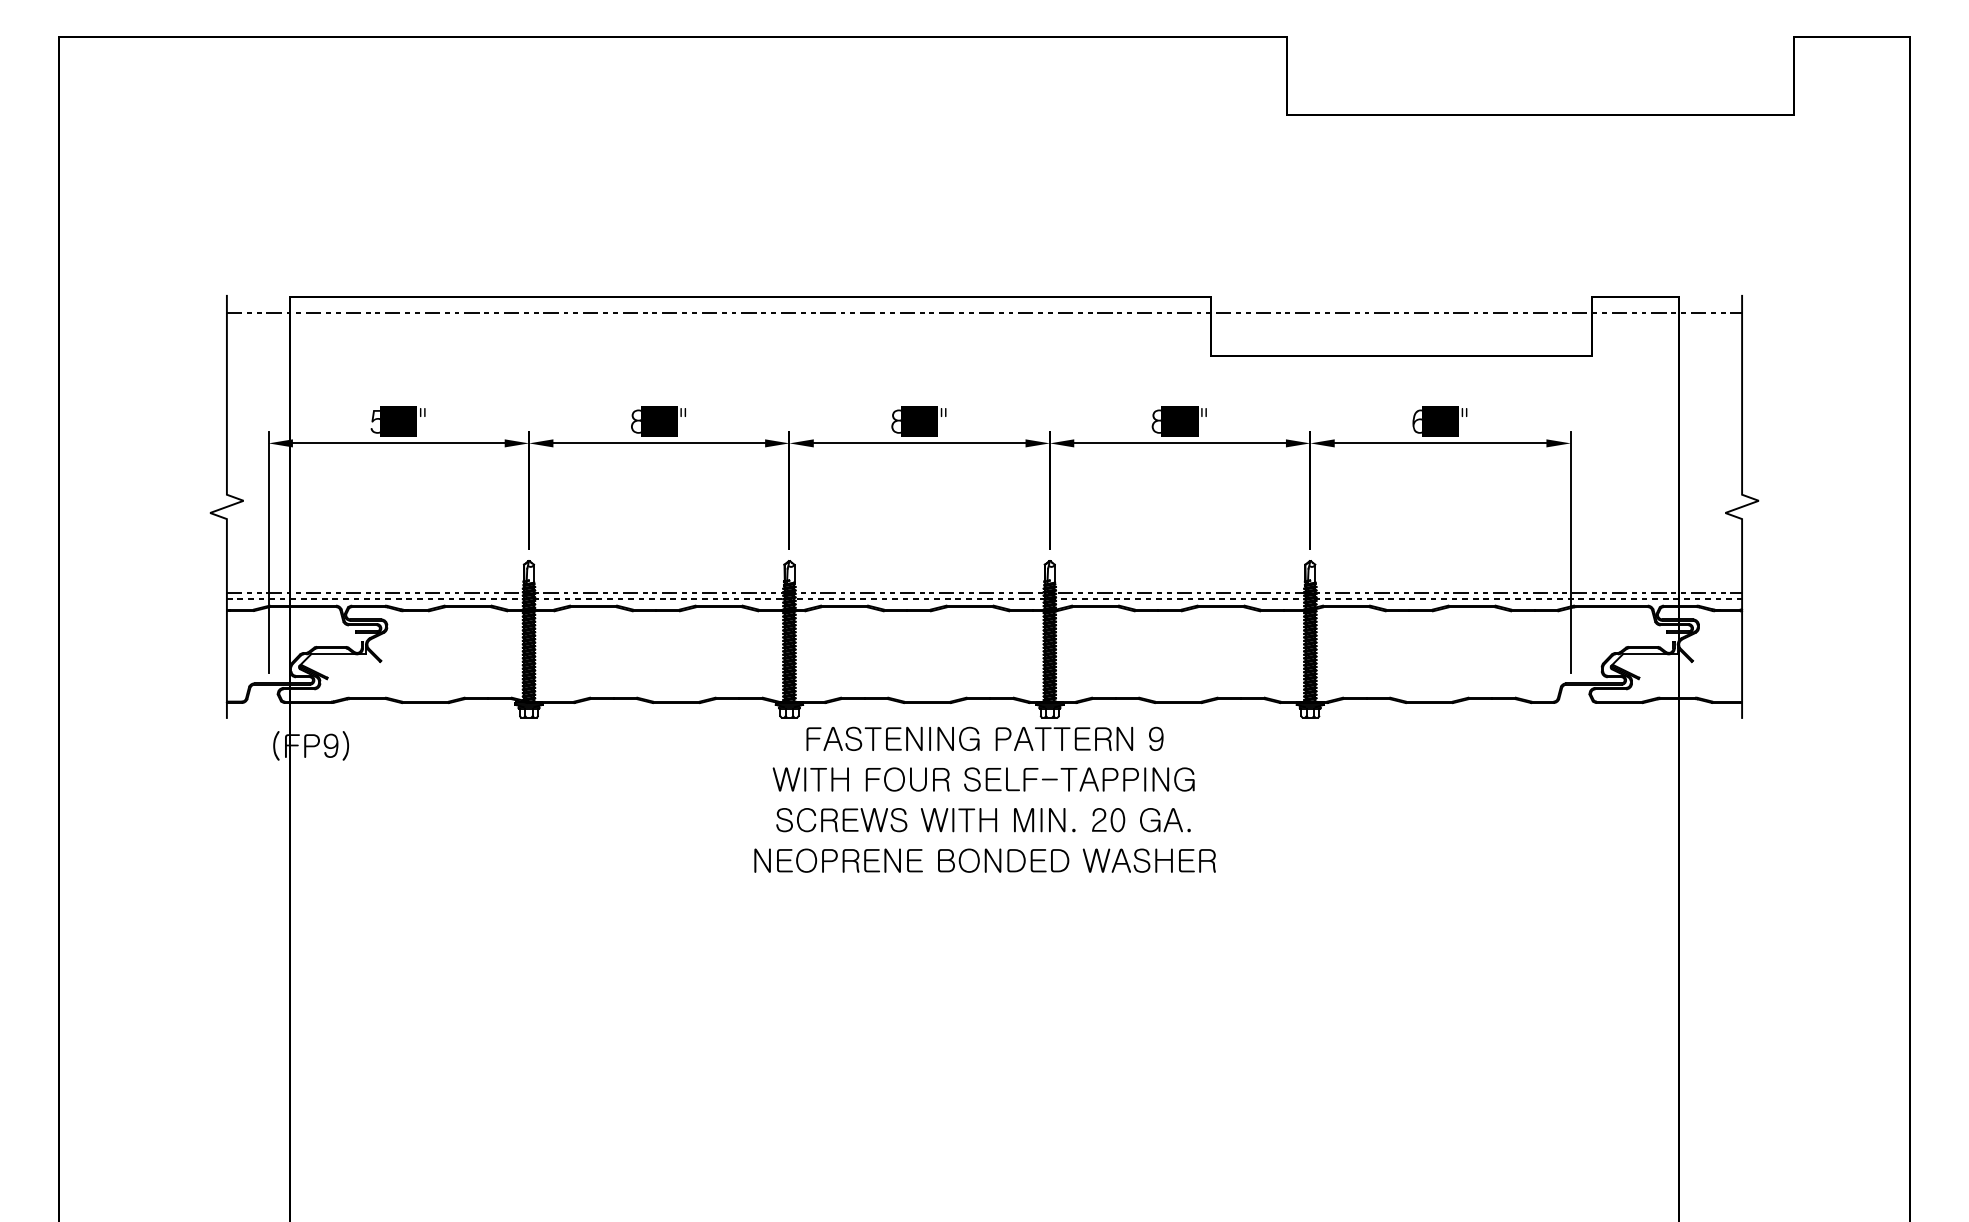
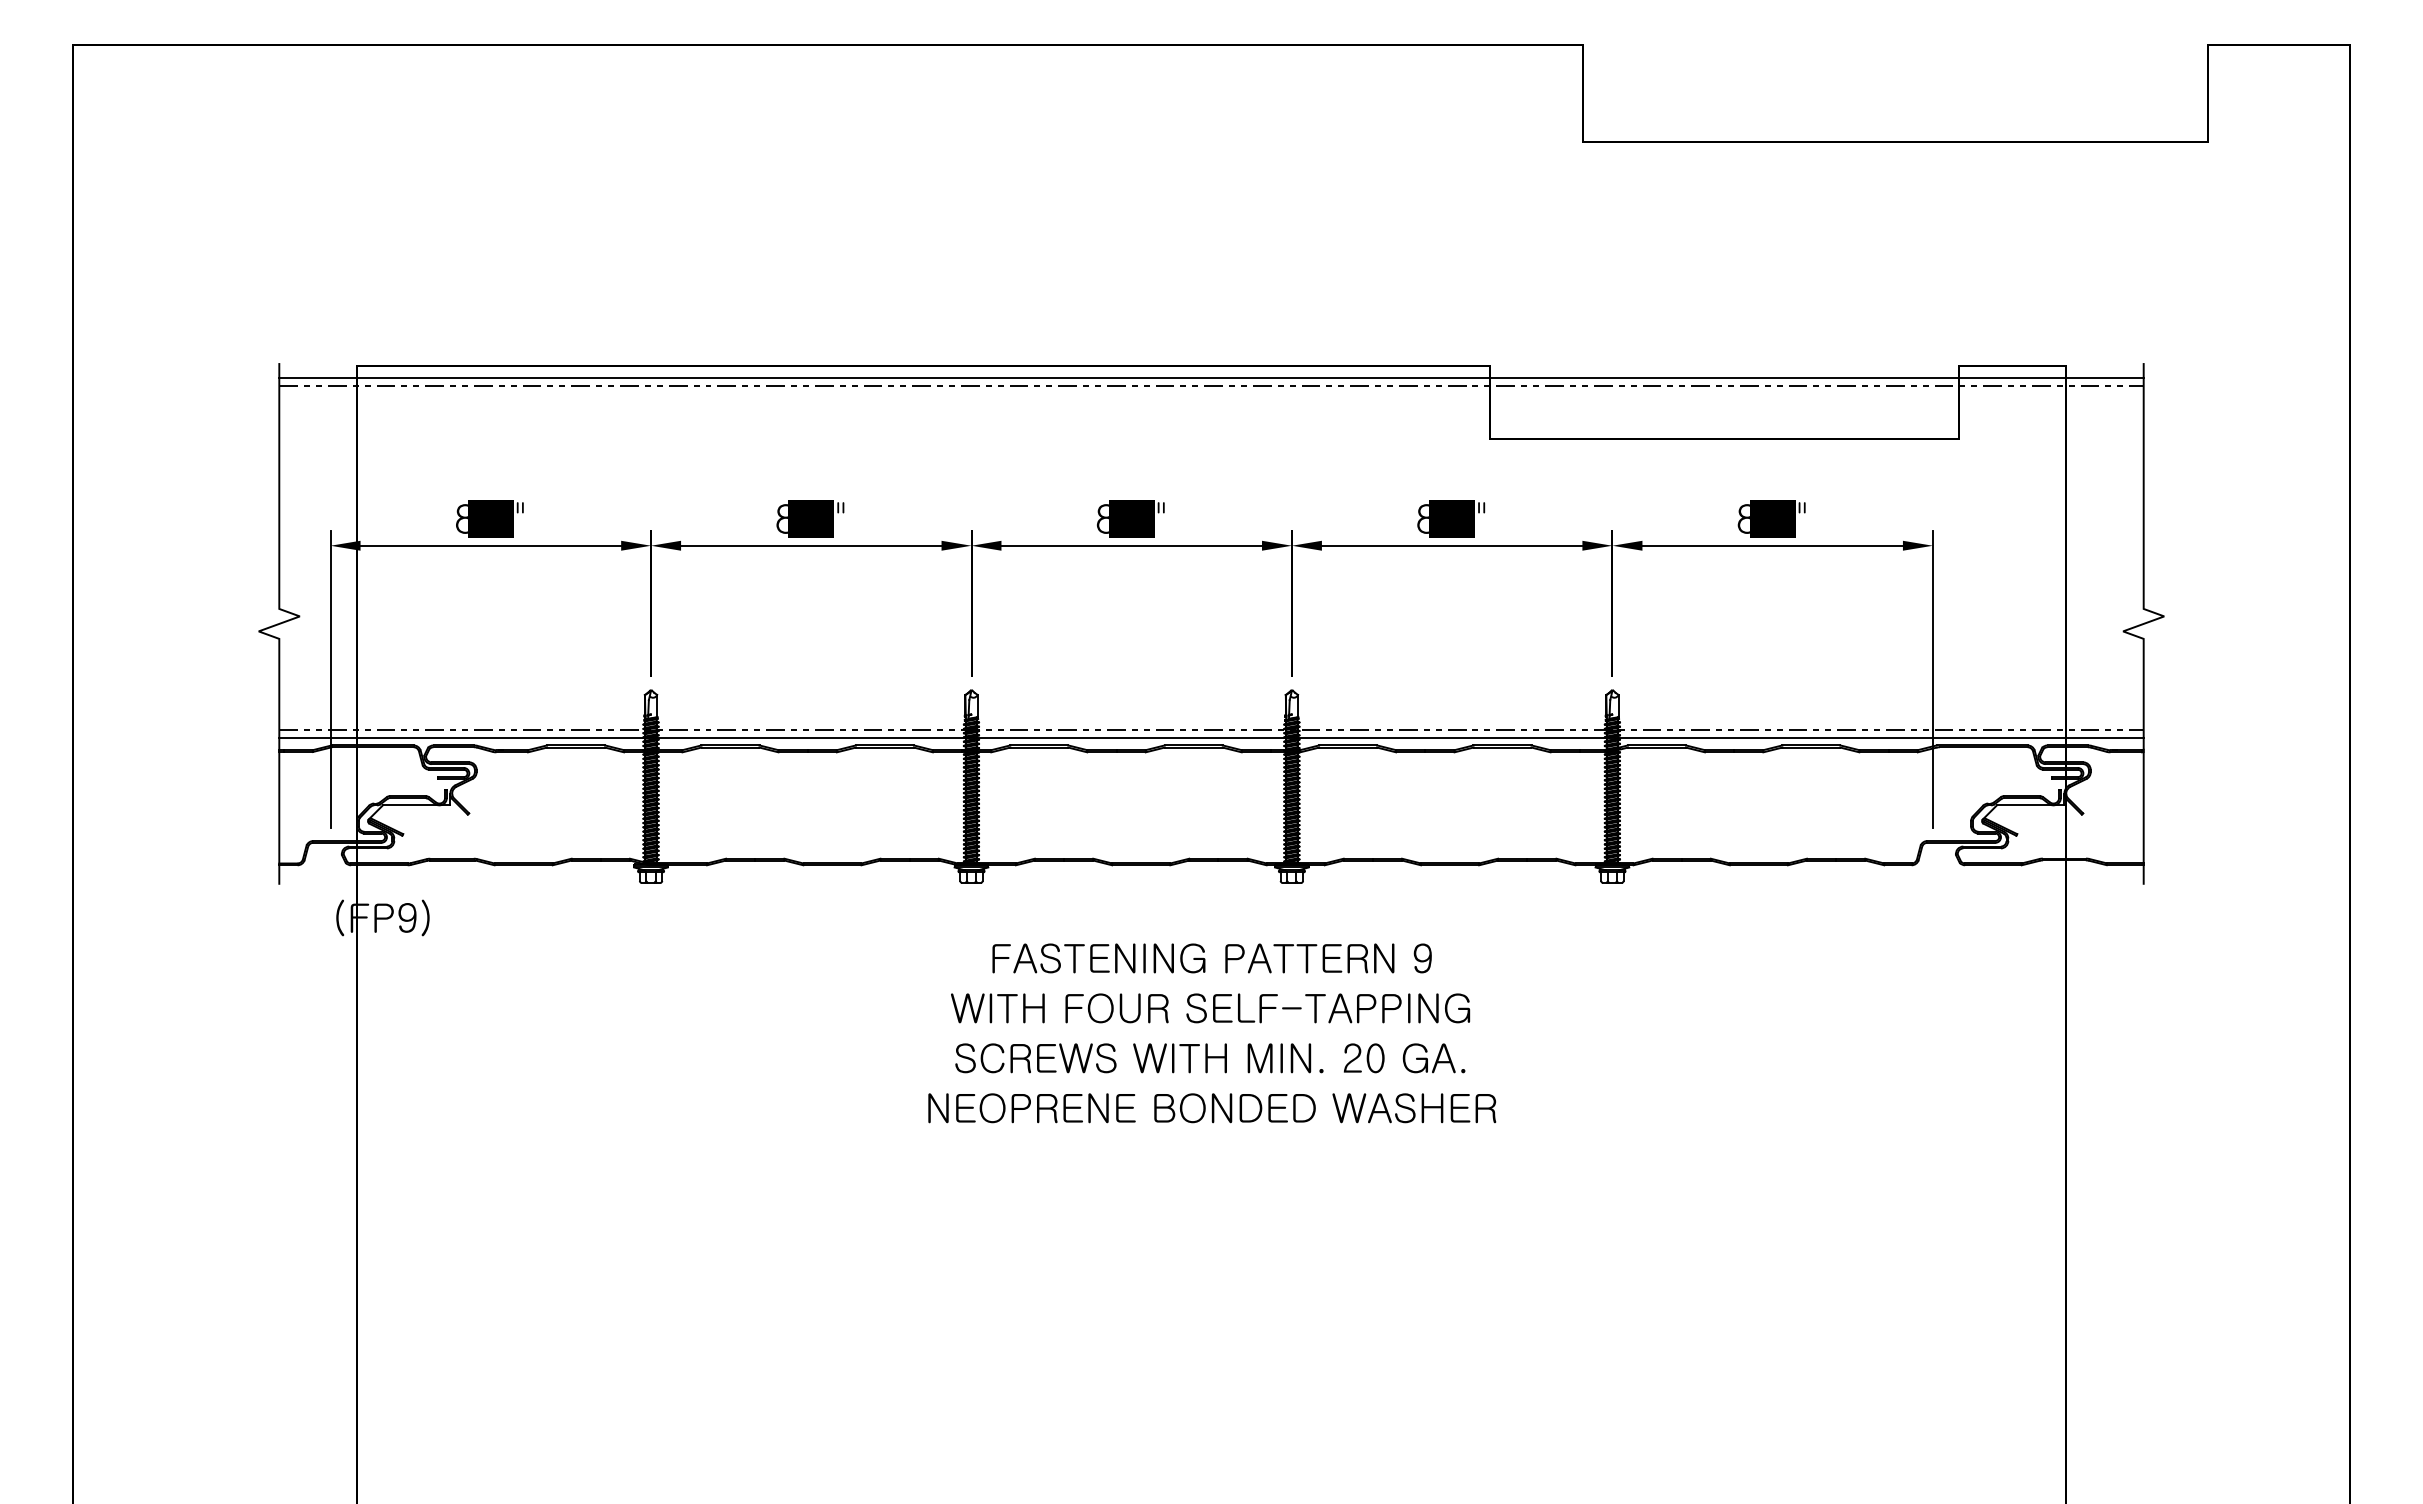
line: (984, 307) -> (1211, 378), added
text: (374, 421) -> (461, 518), 5.4" -> 8.4"
text: (1416, 421) -> (1743, 518), 6.1" -> 8.4"
line: (985, 599) -> (1212, 737), dashed -> solid
text: (985, 799) -> (1212, 1033), moved

